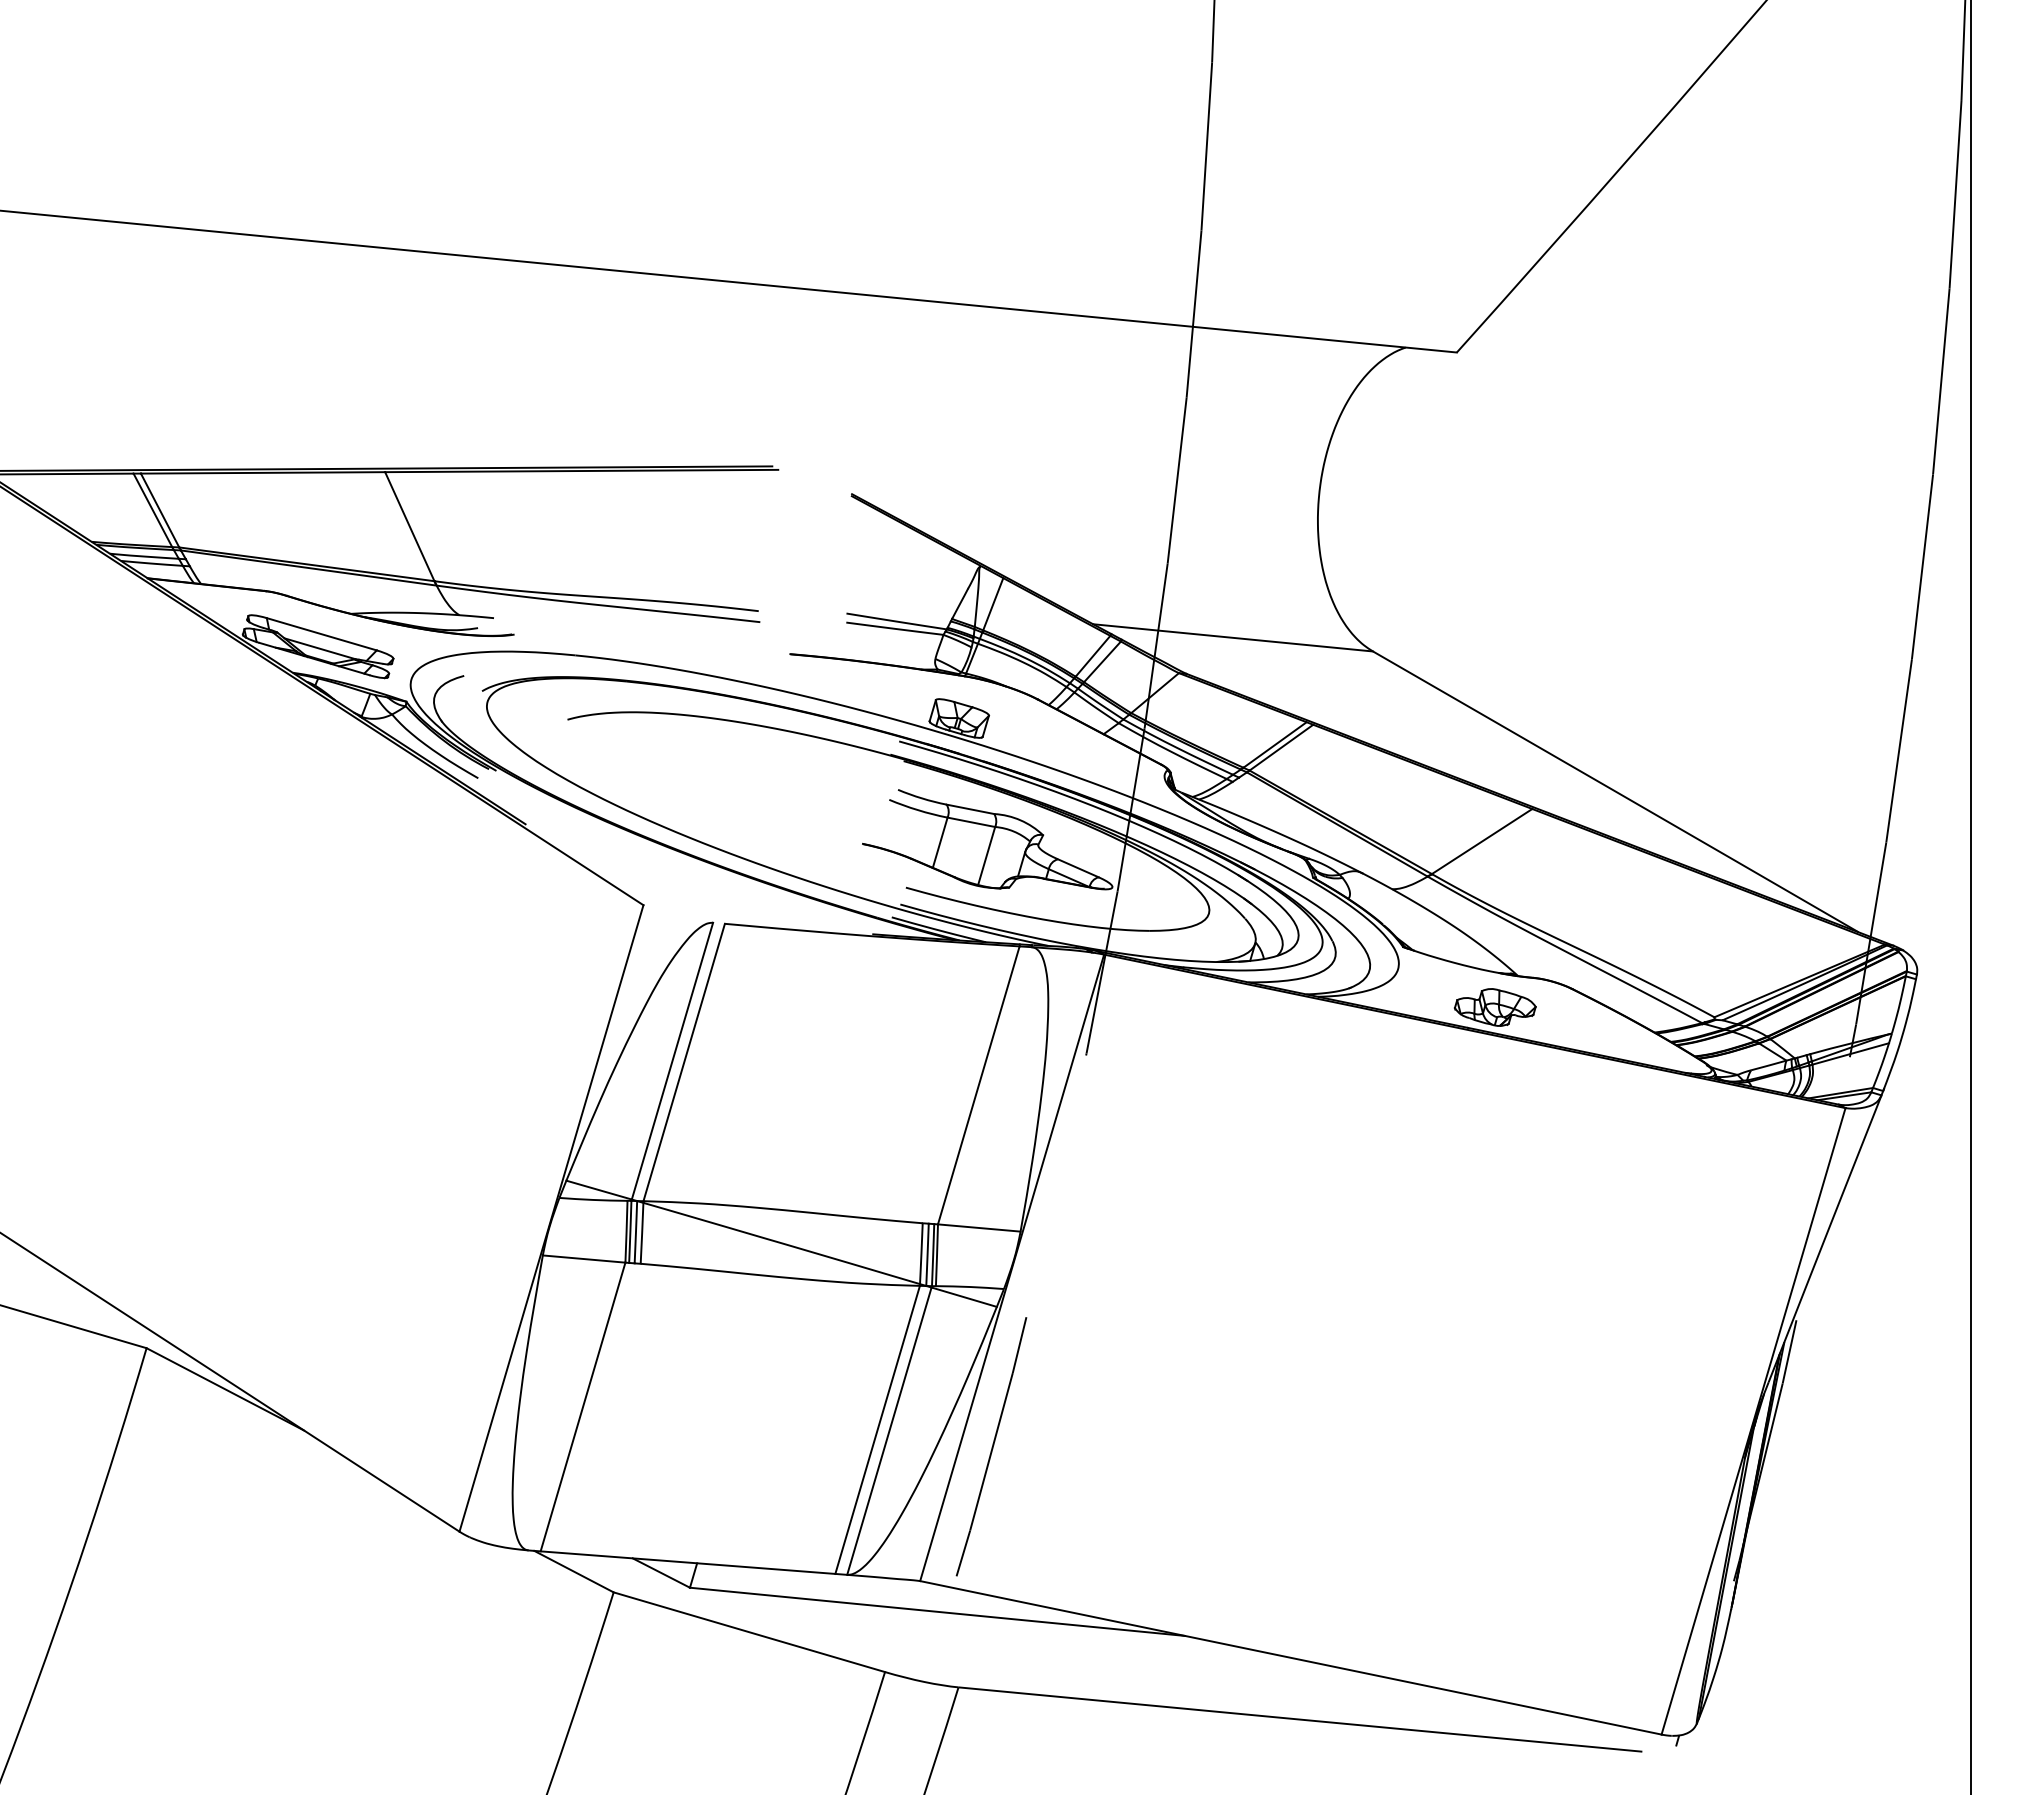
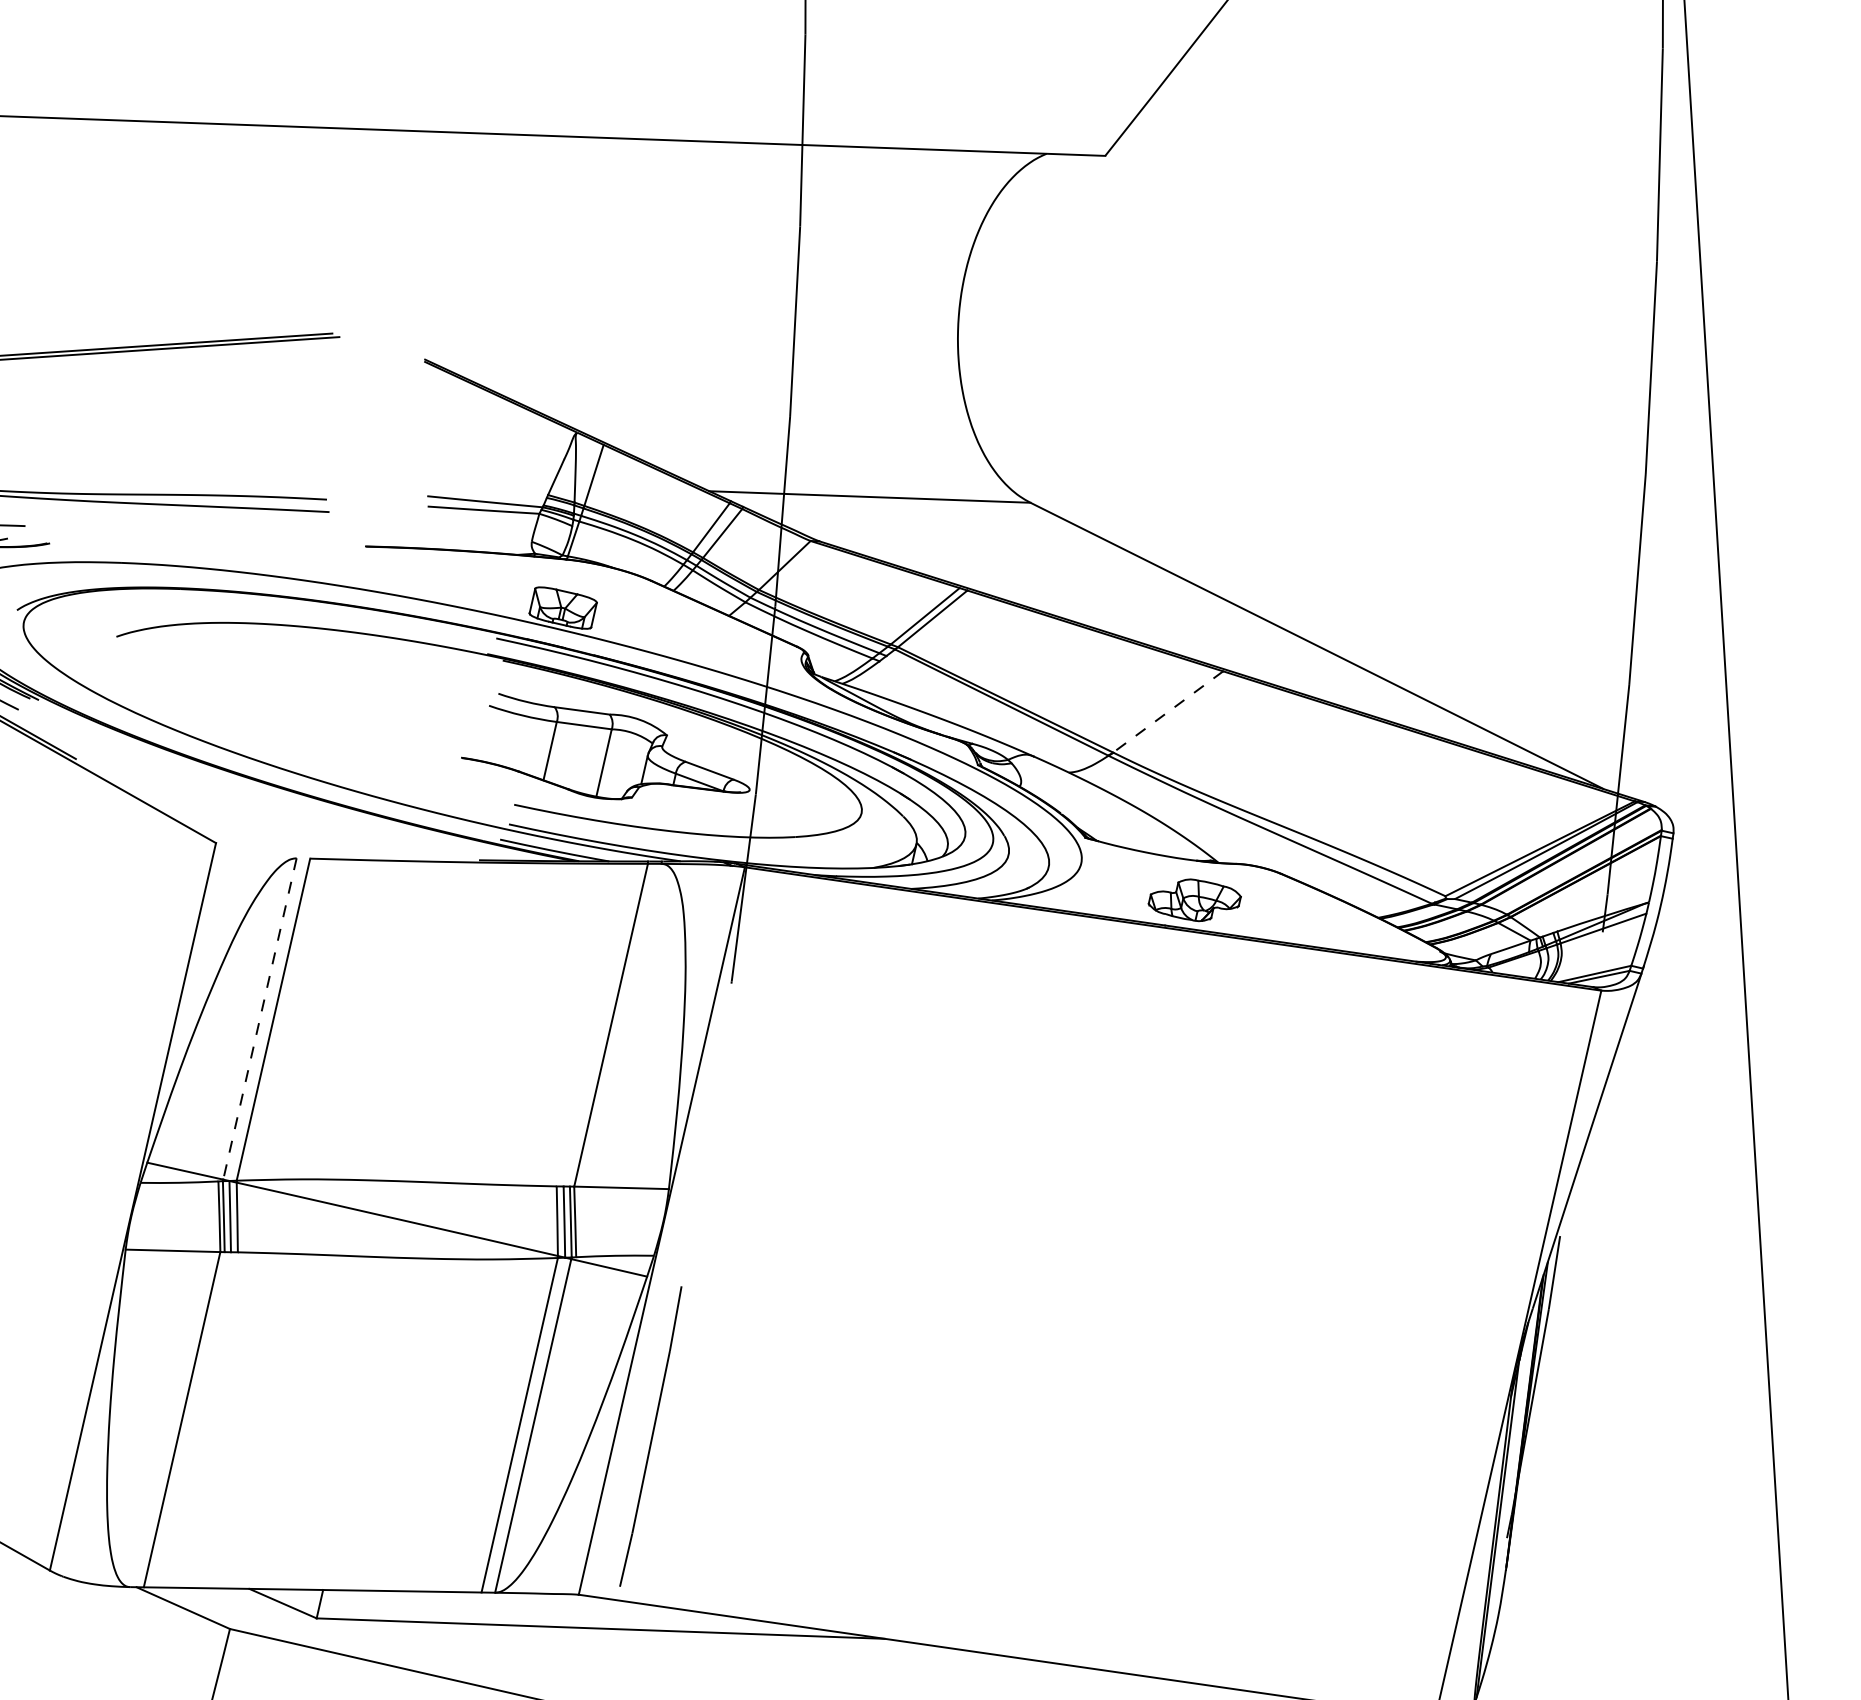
line: (1482, 841) -> (1168, 711), solid -> dashed
line: (672, 1061) -> (260, 1019), solid -> dashed

